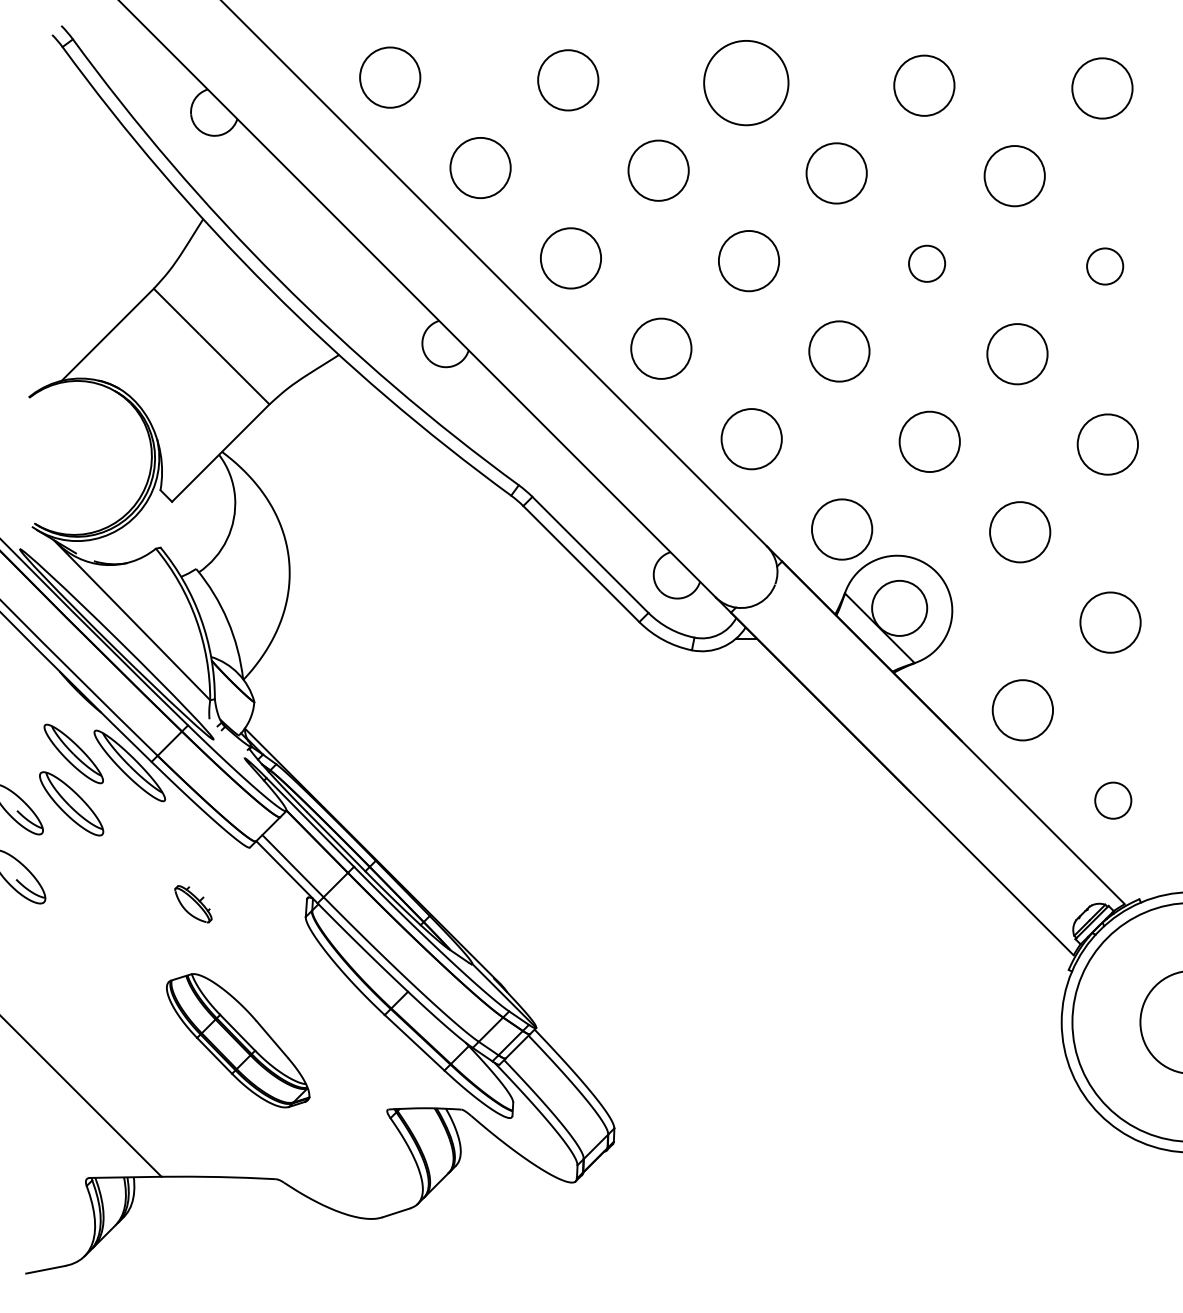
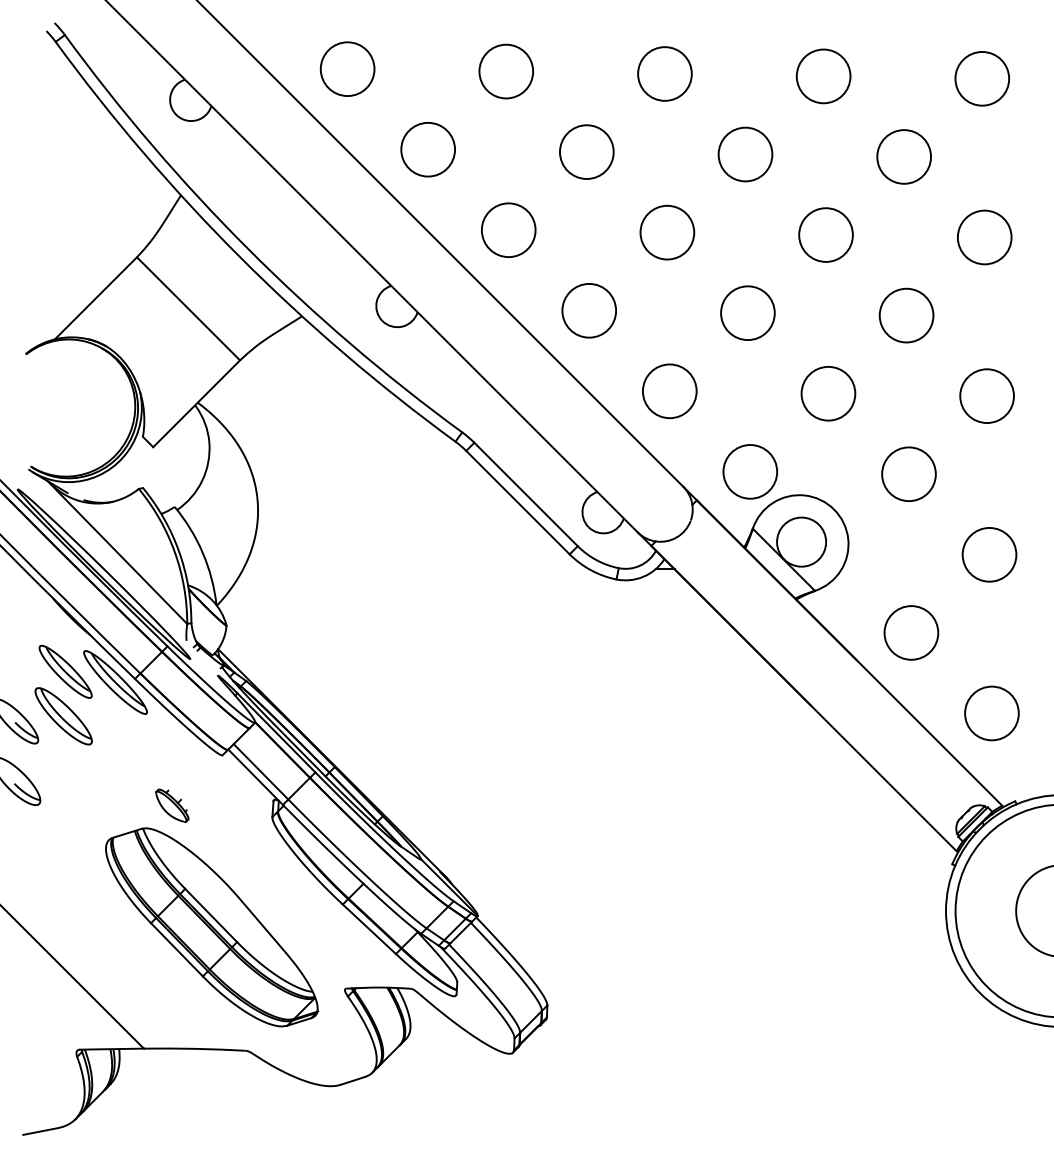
circle: (745, 82) -> (664, 73), size x0.71
circle: (926, 263) -> (825, 234), size x1.67
circle: (1104, 266) -> (984, 237), size x1.67
circle: (1112, 800) -> (991, 713), size x1.67
part: (238, 1040) -> (212, 927), size x1.67

